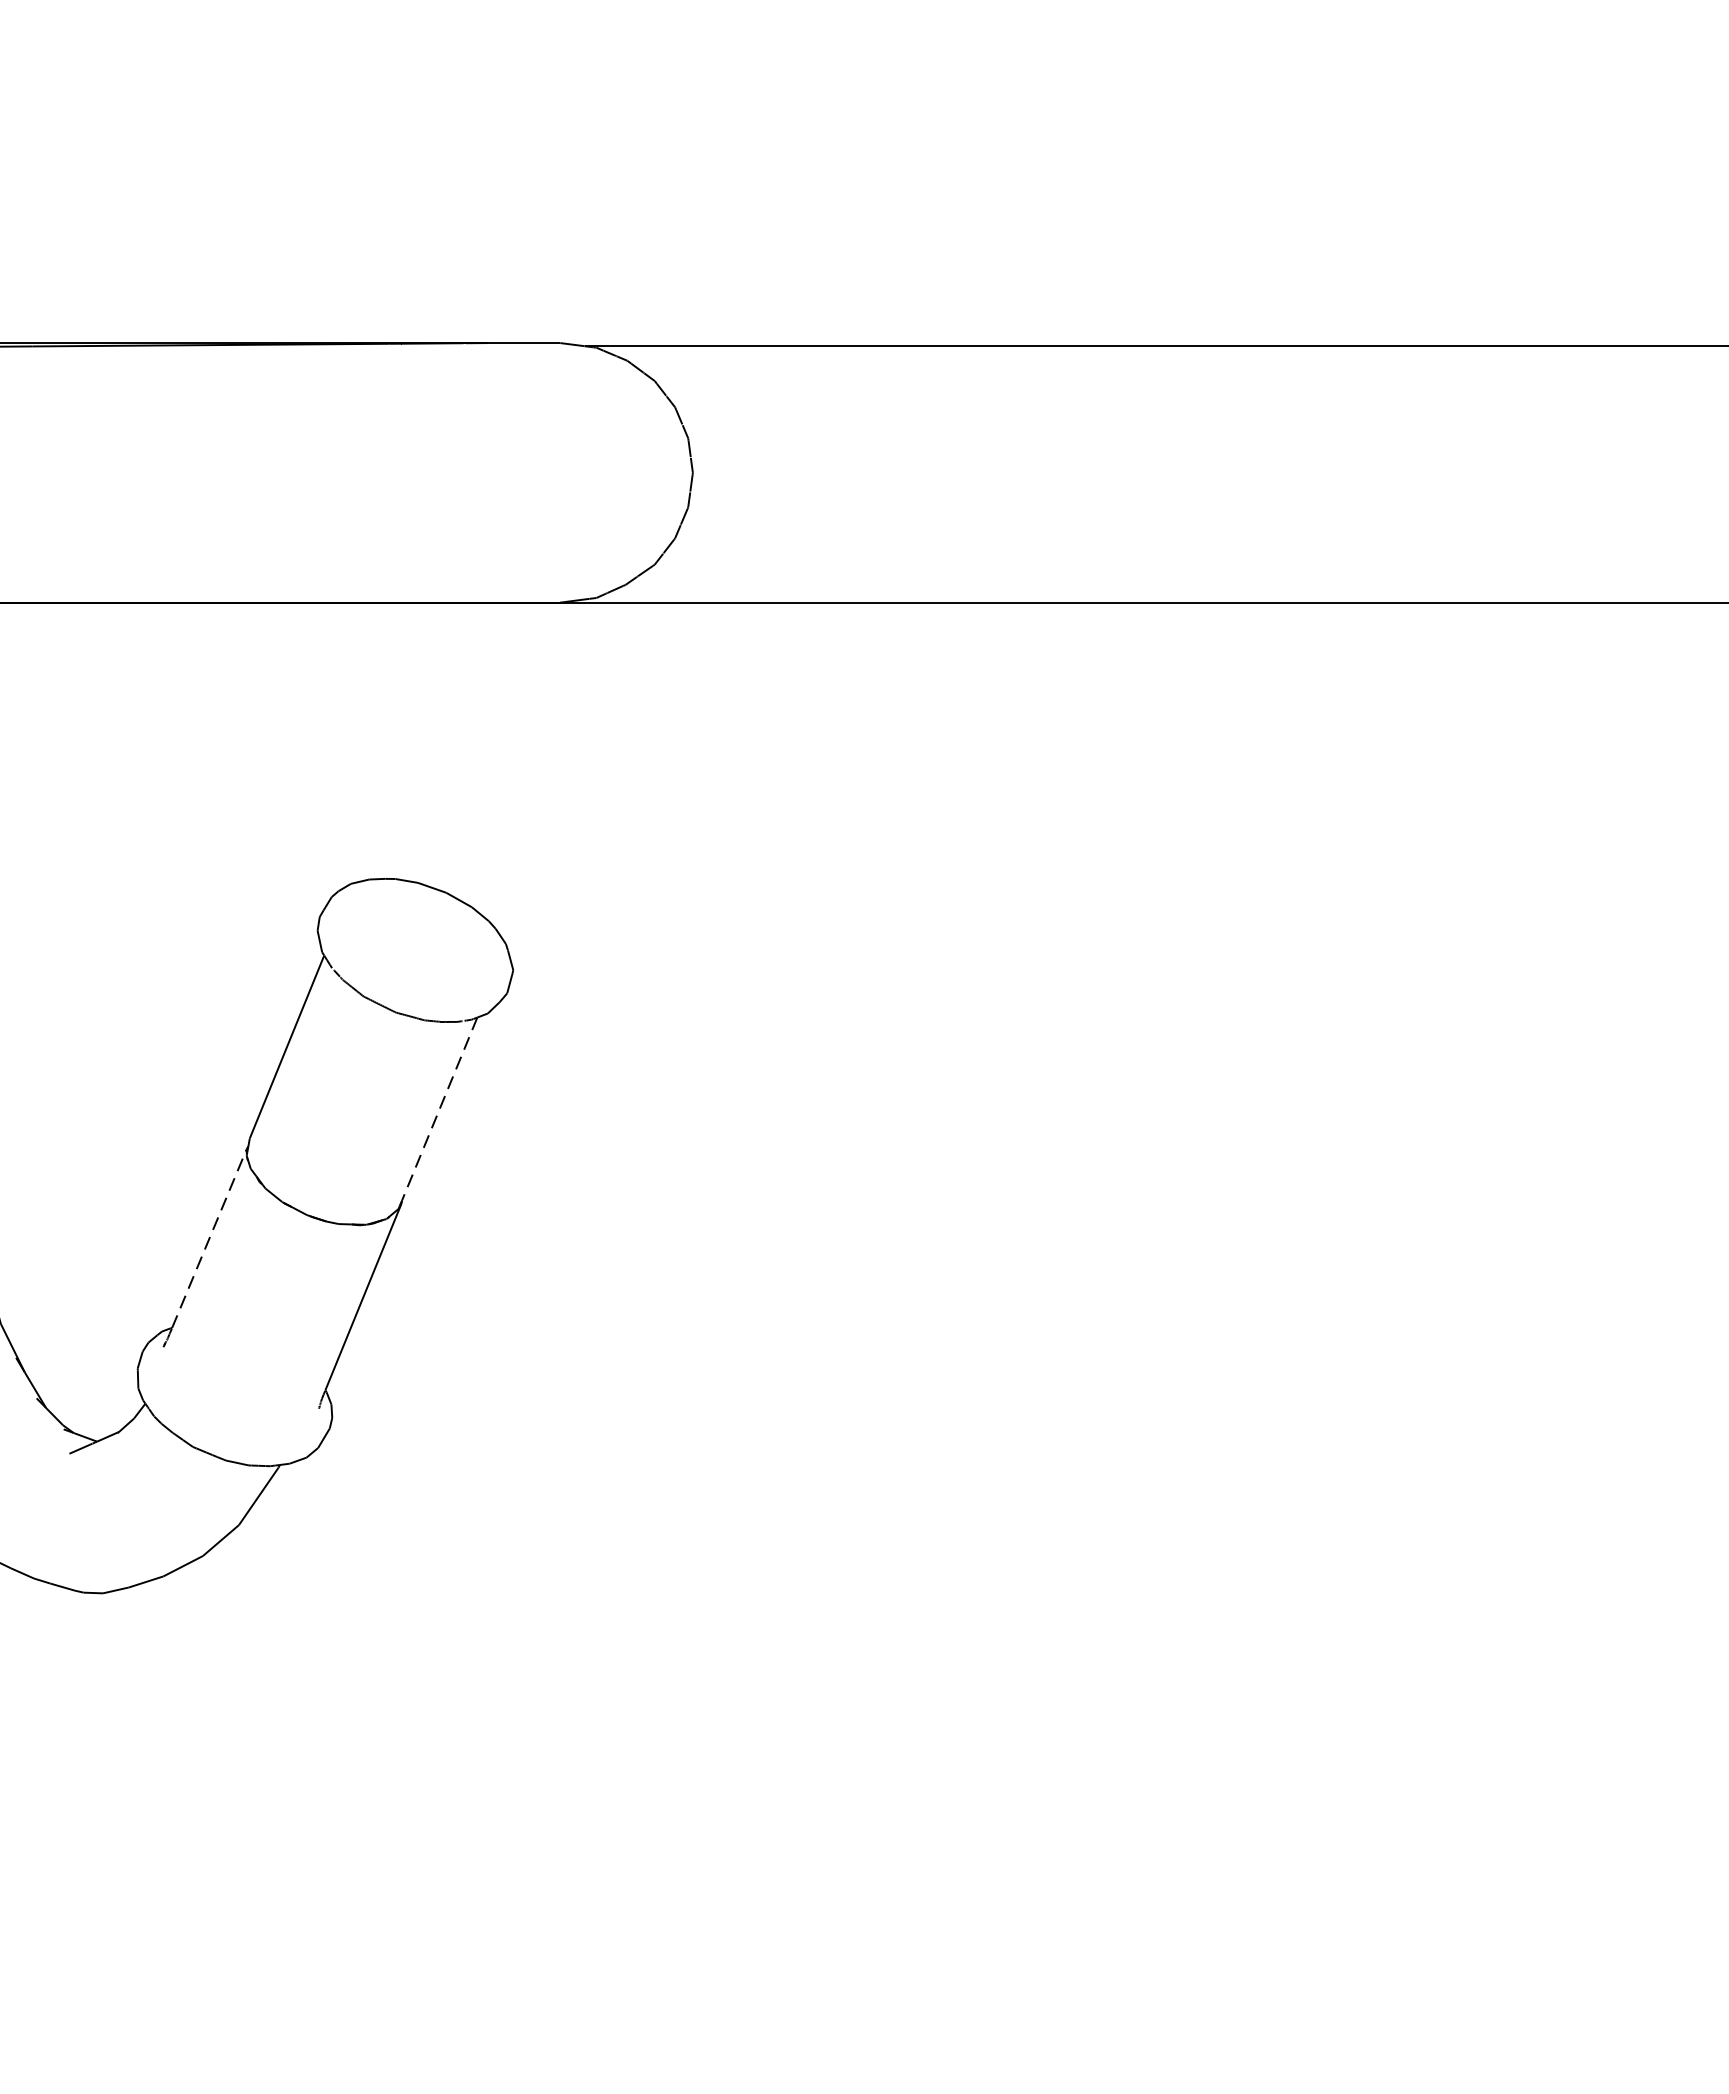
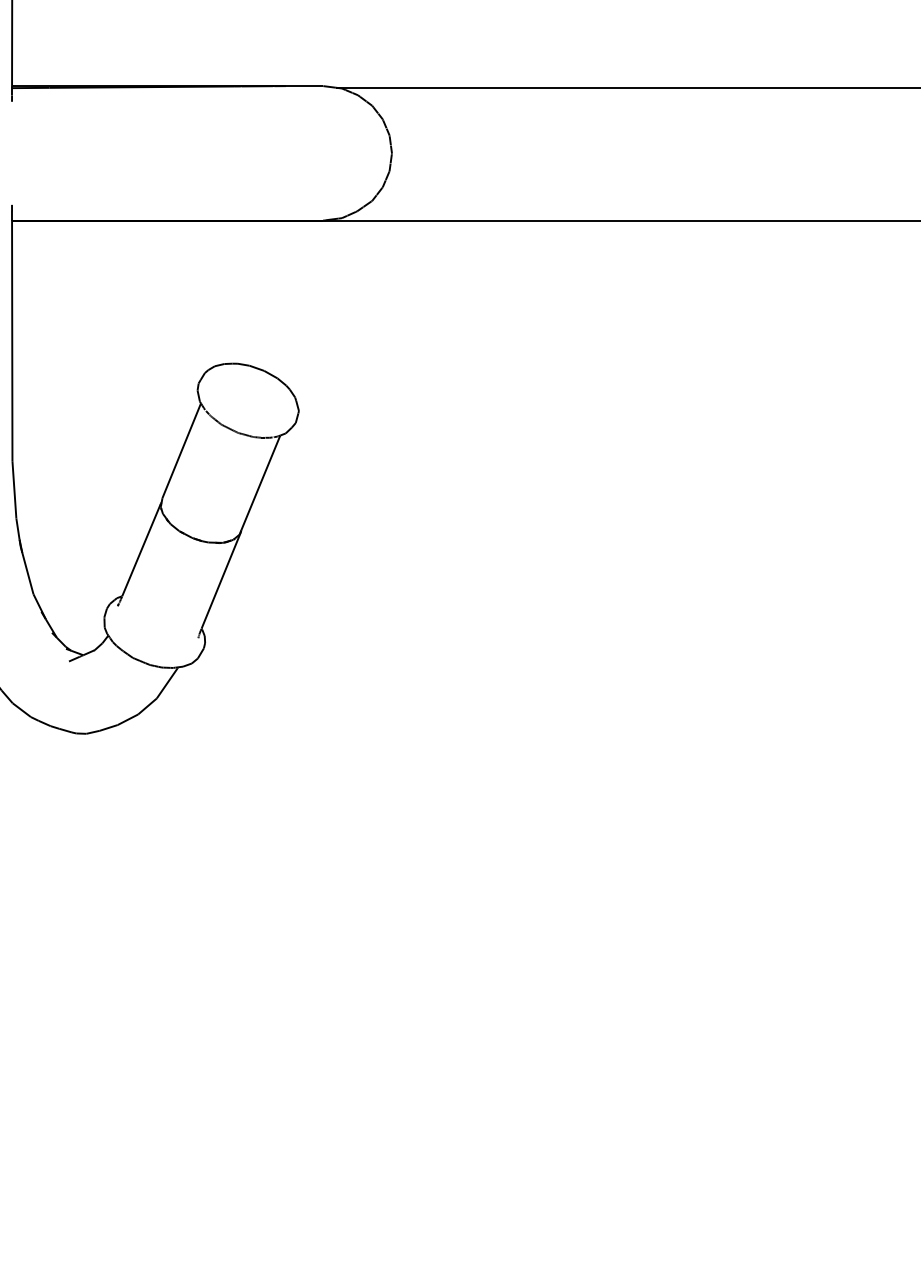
line: (439, 1110) -> (260, 483), dashed -> solid
line: (209, 1237) -> (141, 549), dashed -> solid

